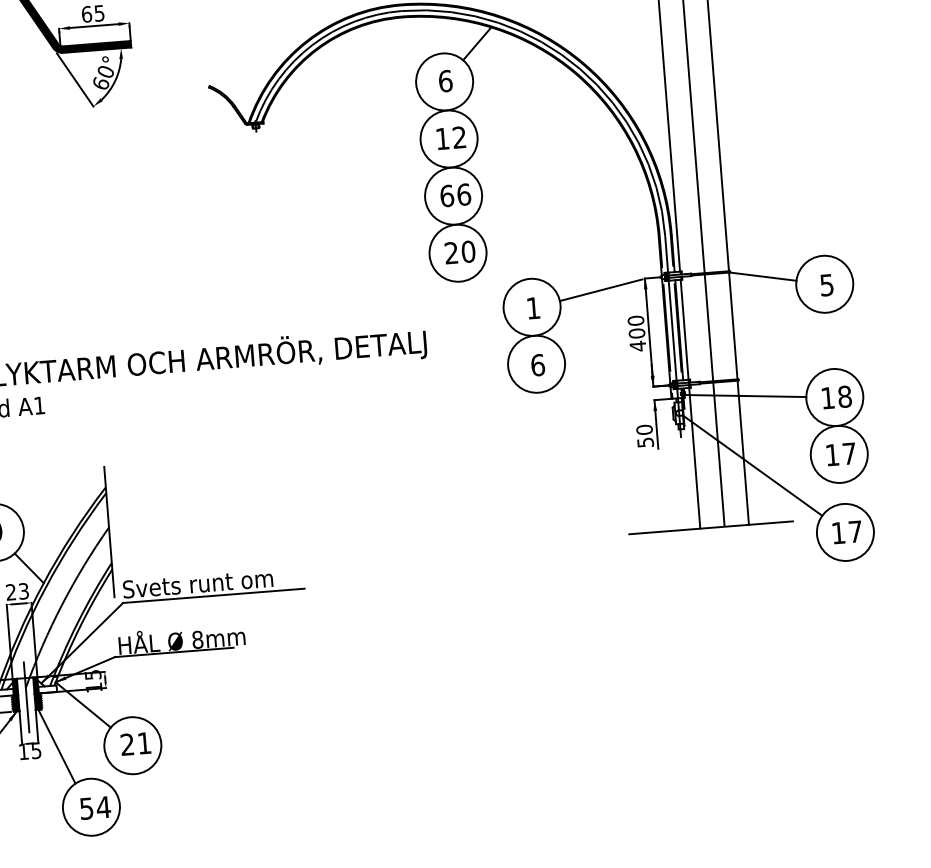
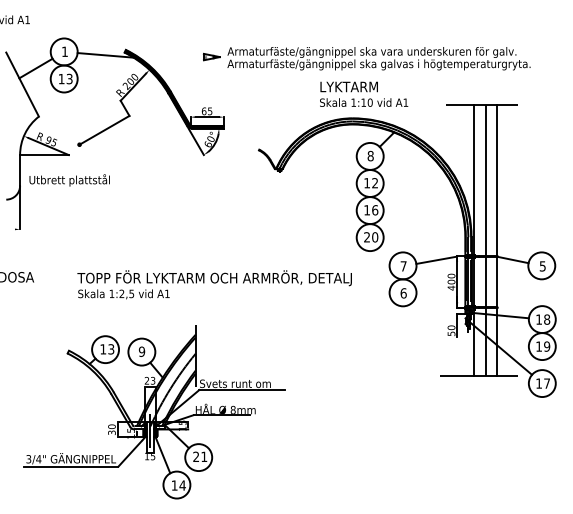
text: (445, 82) -> (370, 156), 6 -> 8
text: (447, 196) -> (367, 210), 66 -> 16
text: (533, 308) -> (403, 266), 1 -> 7
text: (850, 453) -> (547, 346), 17 -> 19
text: (86, 808) -> (174, 485), 54 -> 14

